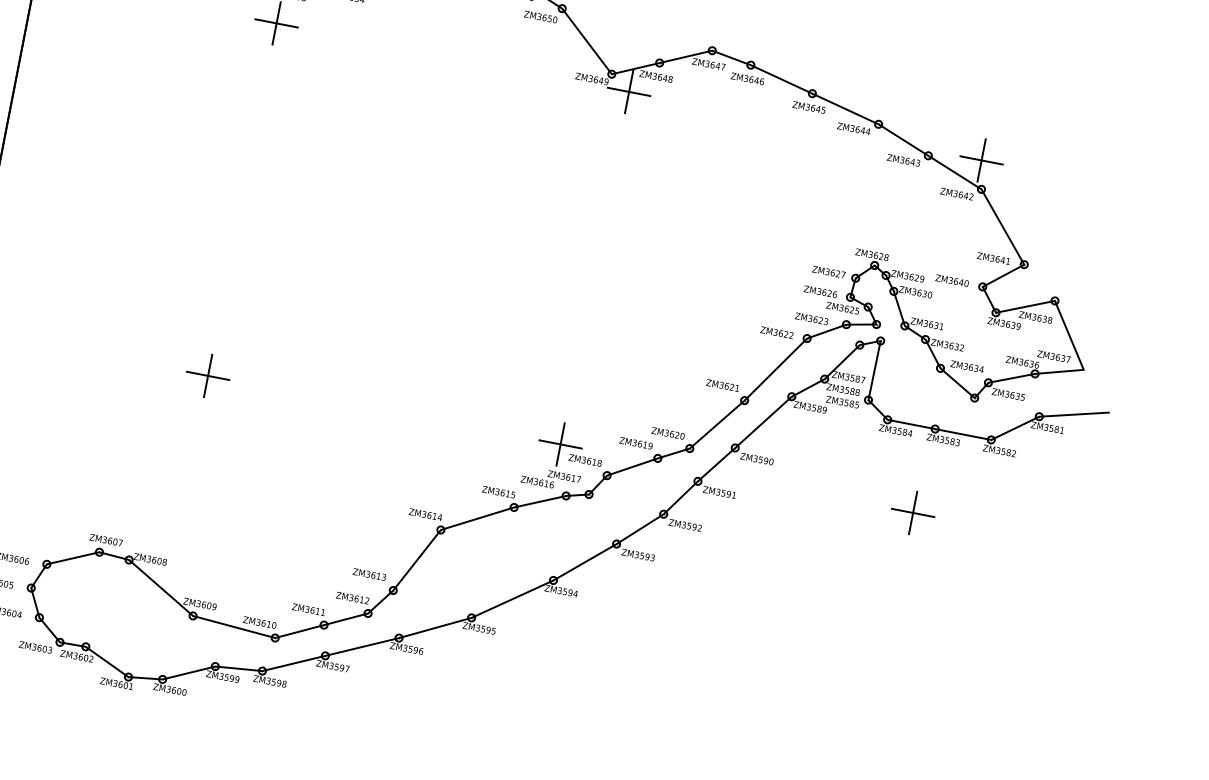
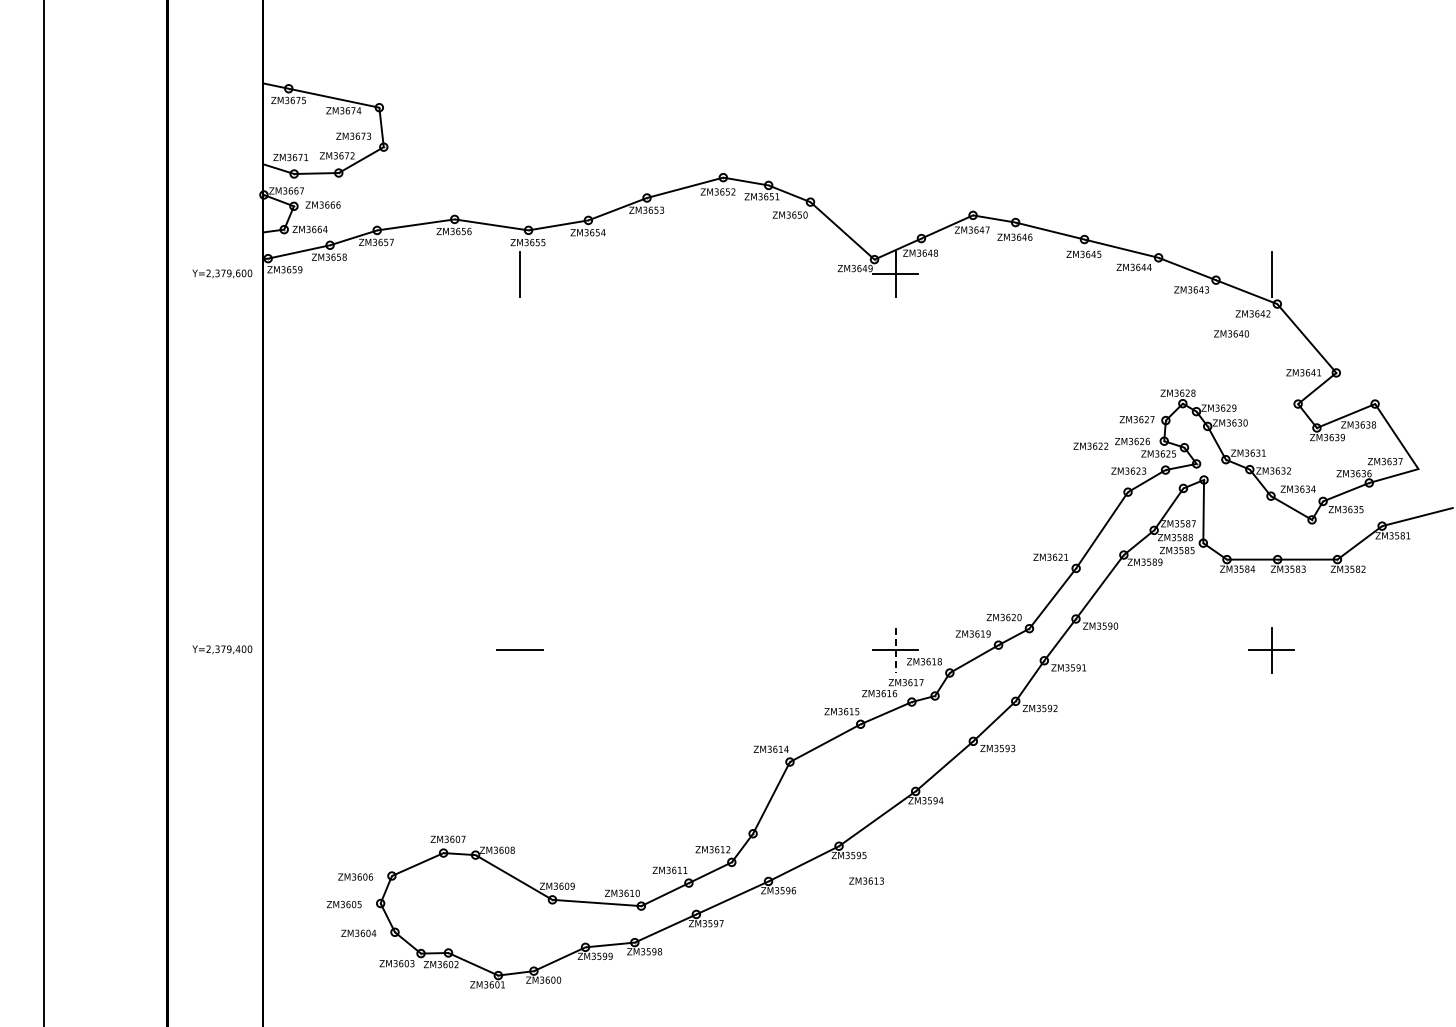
line: (276, 23) -> (519, 274), removed
line: (981, 160) -> (1271, 274), removed
text: (952, 280) -> (1231, 333), moved
text: (776, 331) -> (1090, 445), moved
line: (208, 375) -> (520, 649), removed
line: (560, 444) -> (895, 650), solid -> dashed
text: (369, 574) -> (866, 880), moved

